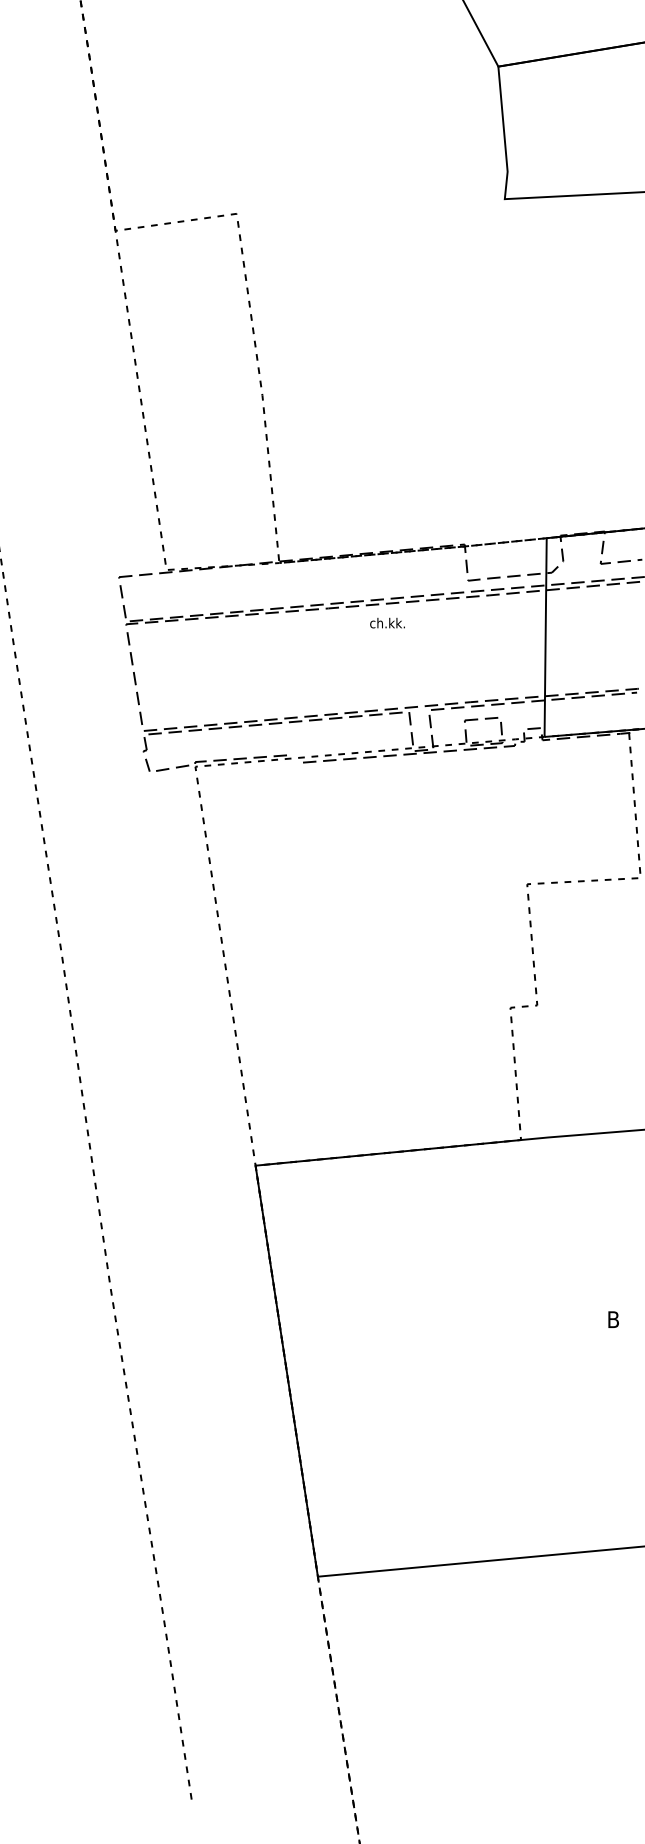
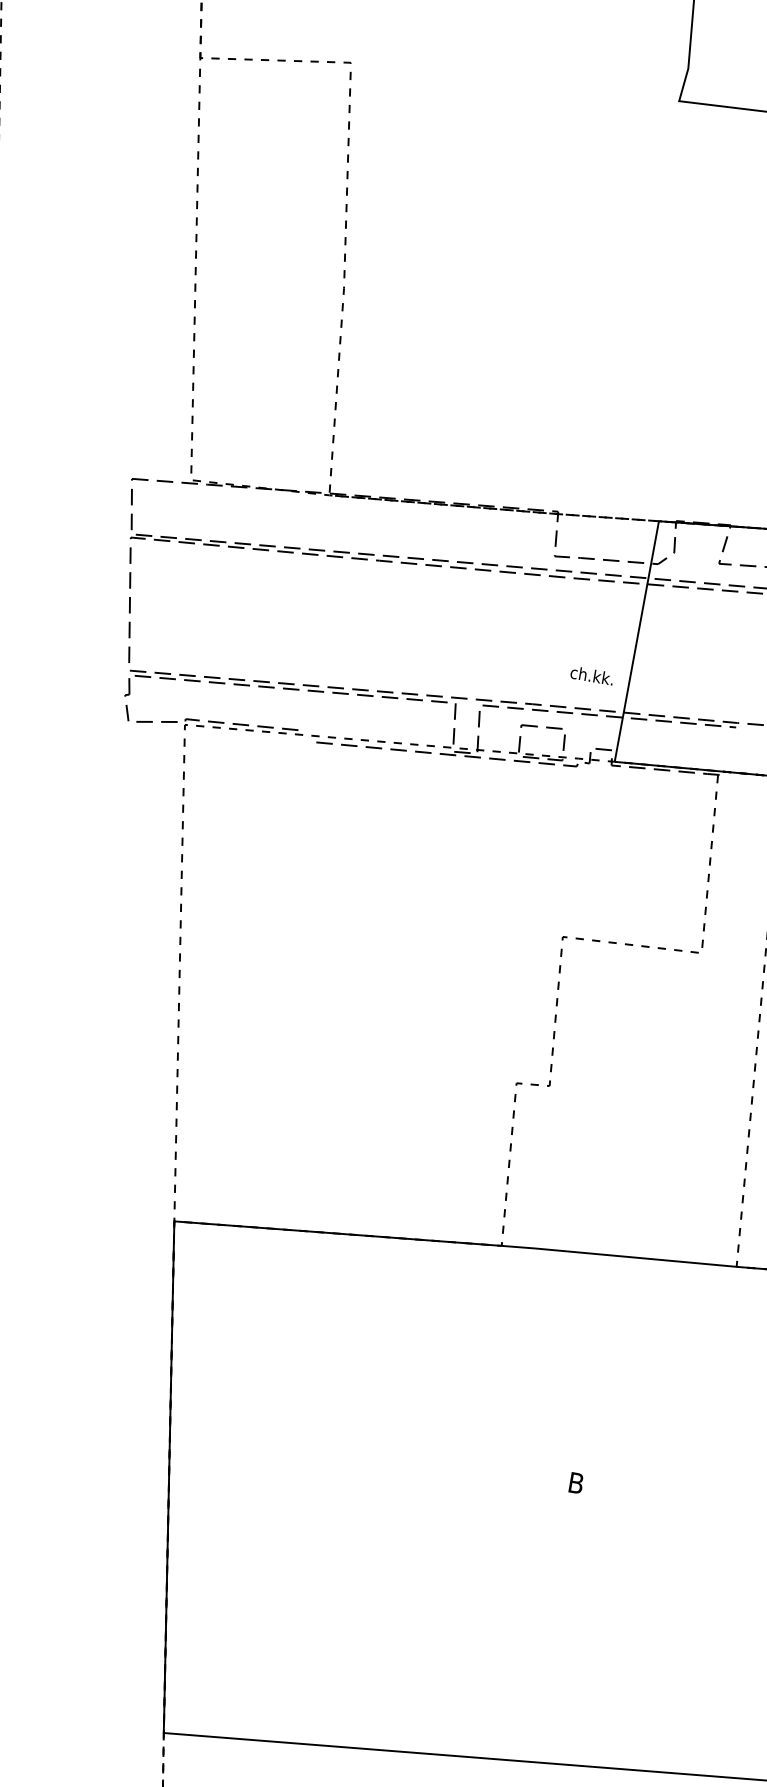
text: (387, 622) -> (592, 674), moved

